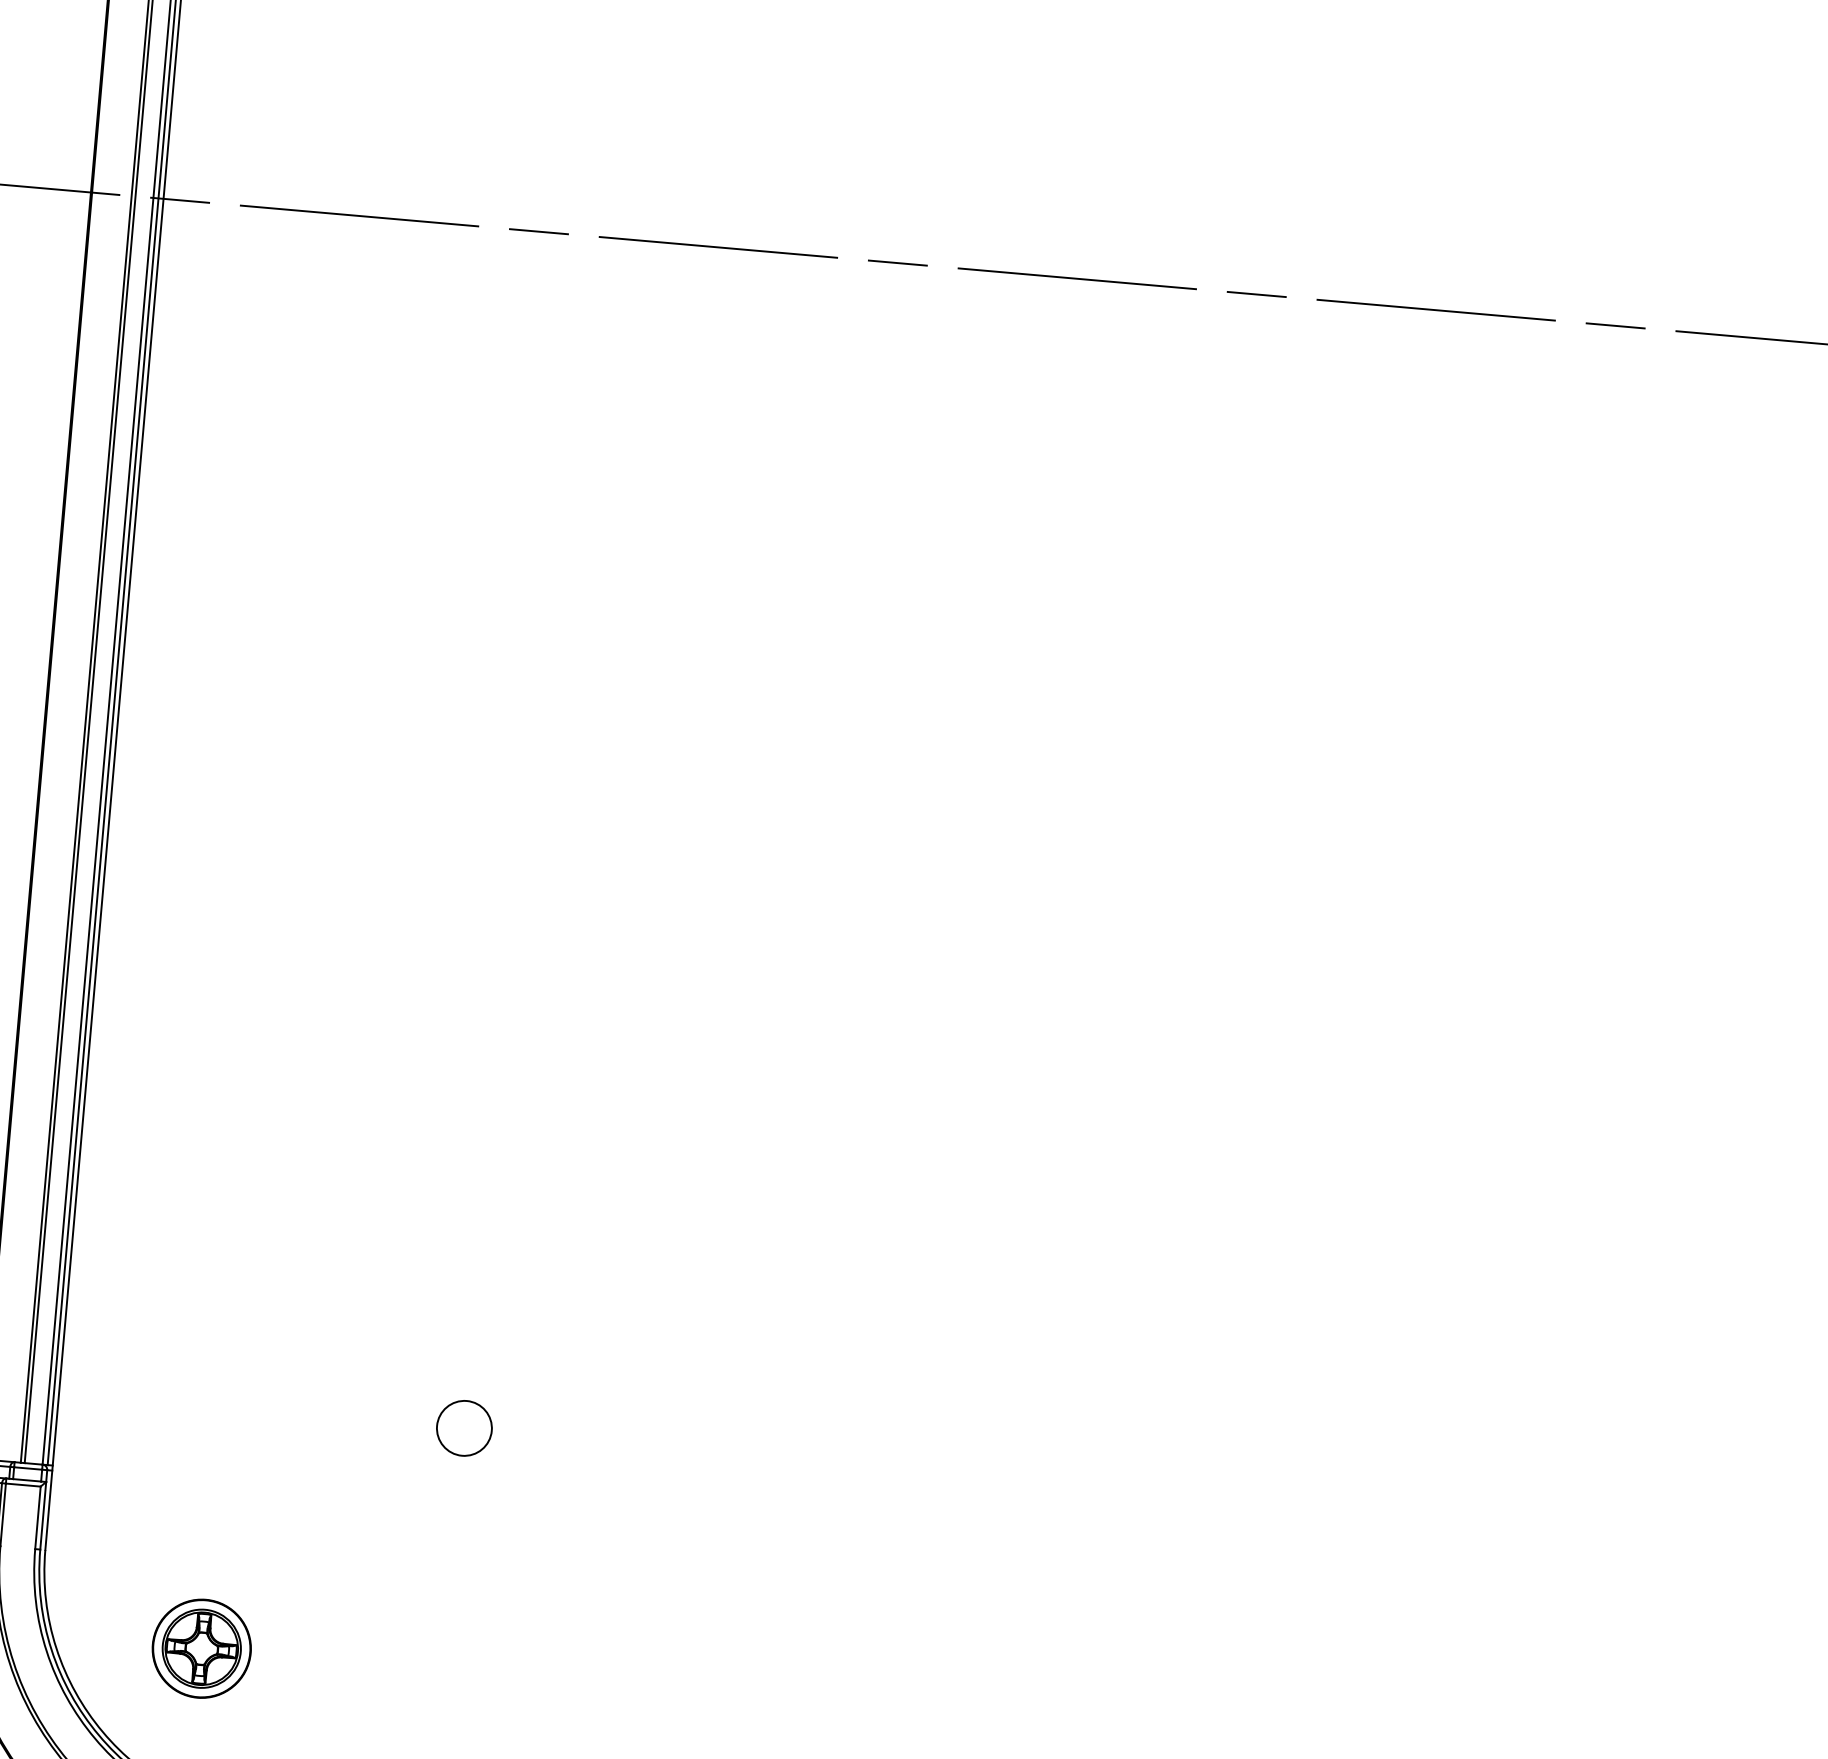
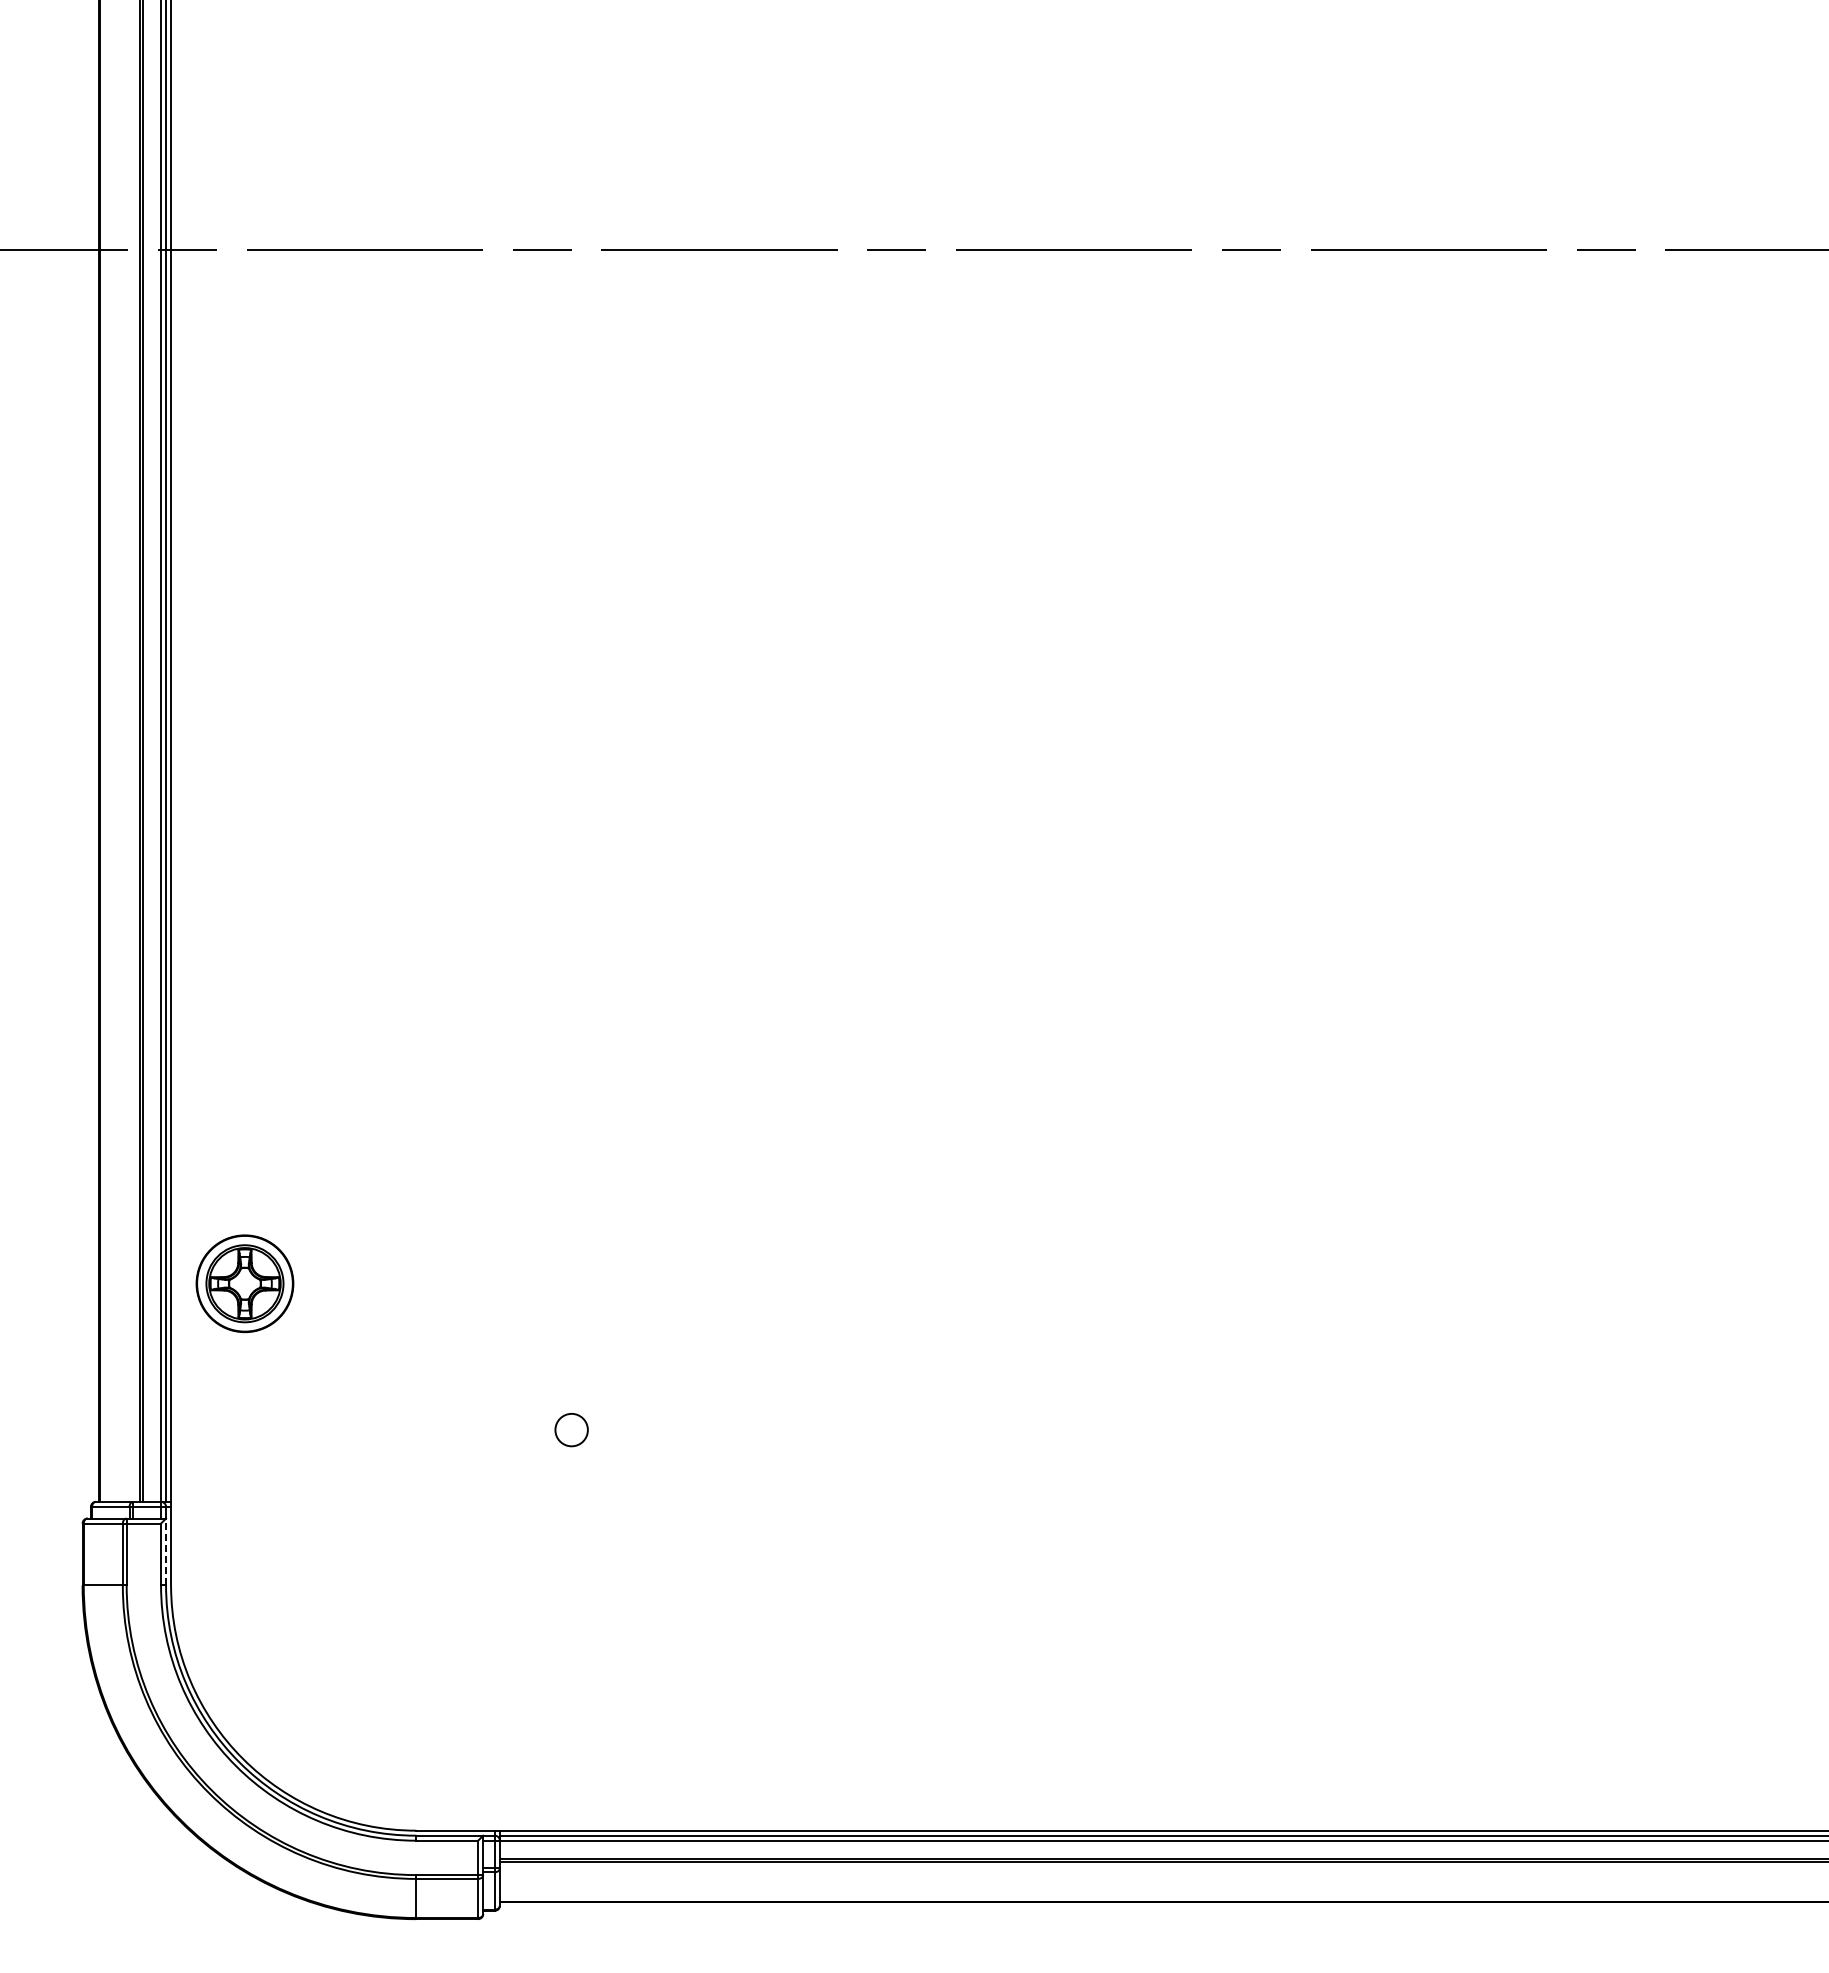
circle: (464, 1428) -> (571, 1430), size x0.6
line: (43, 1515) -> (166, 1551), solid -> dashed
part: (201, 1648) -> (244, 1283), moved

